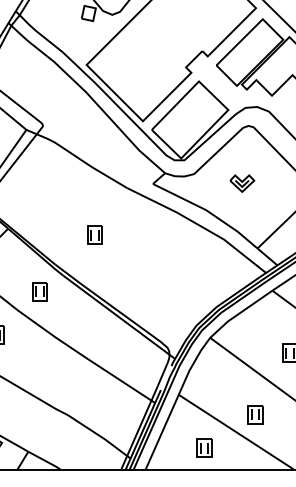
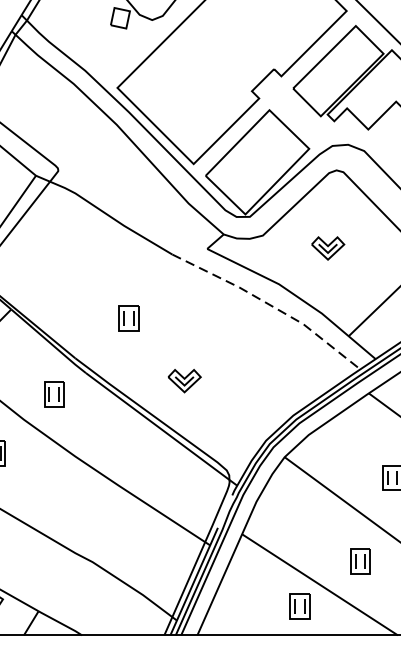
line: (199, 225) -> (270, 305), solid -> dashed
part: (136, 281) -> (184, 380), added
part: (255, 414) -> (360, 560), moved
part: (204, 447) -> (299, 605), moved

